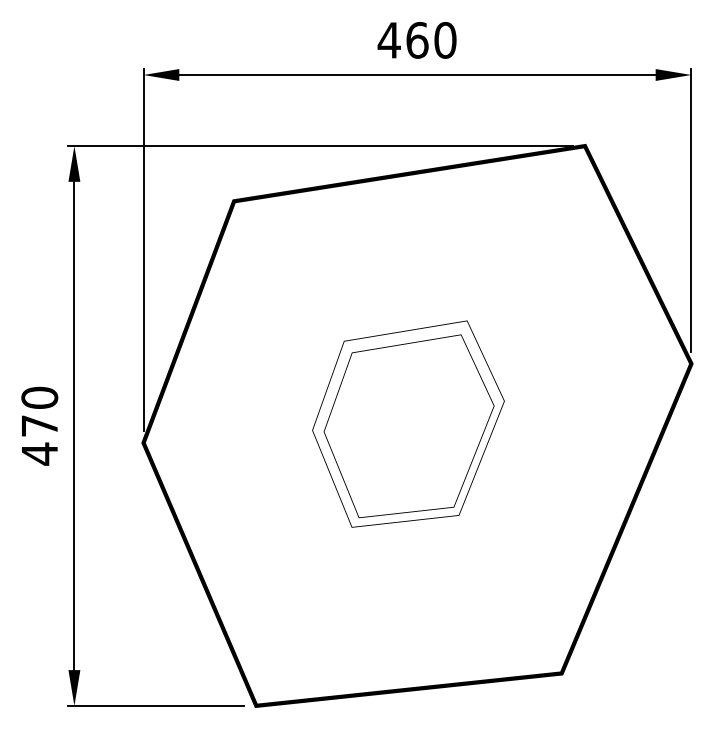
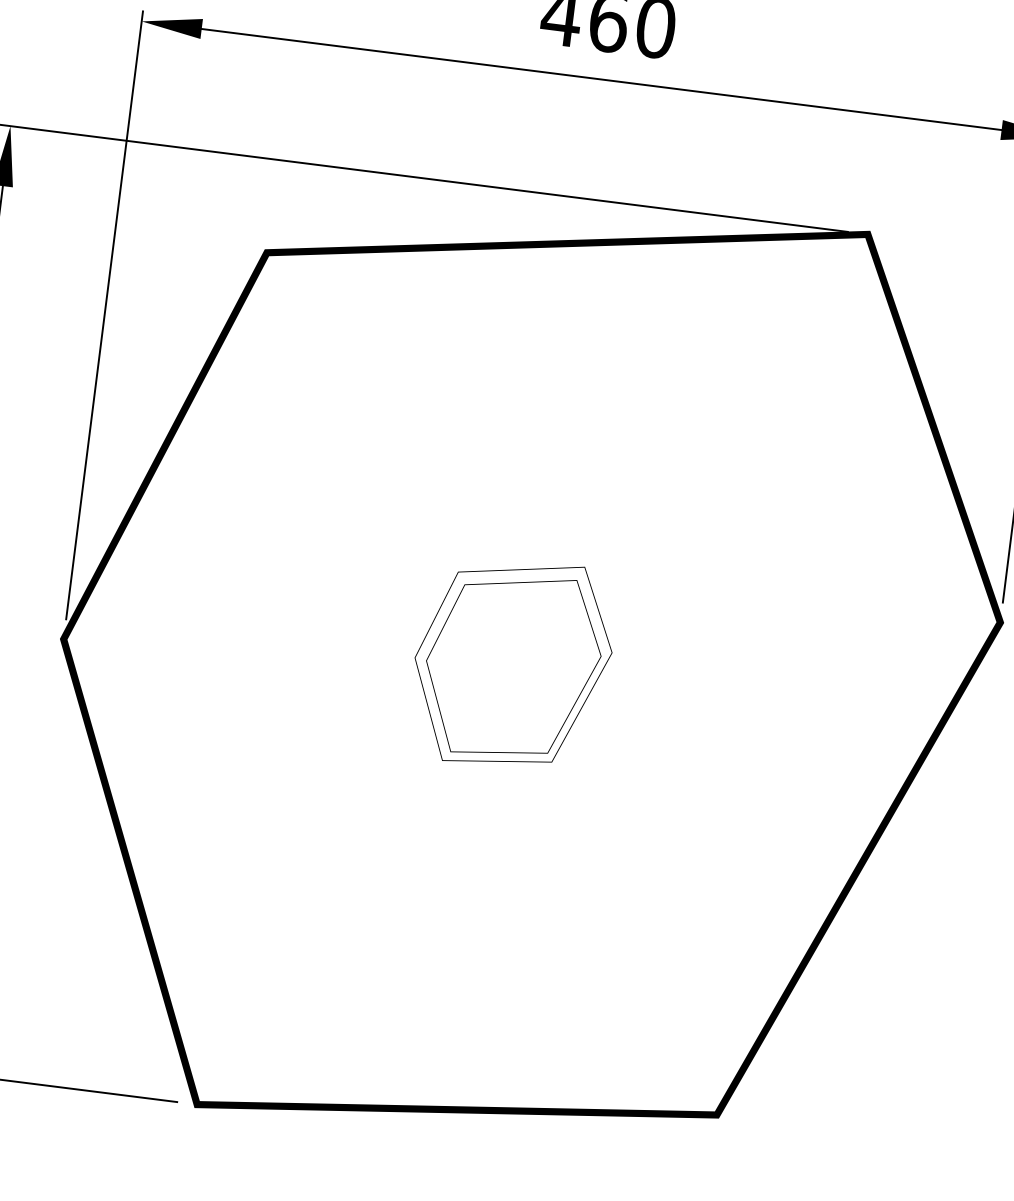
part: (408, 423) -> (512, 662), size x0.6

